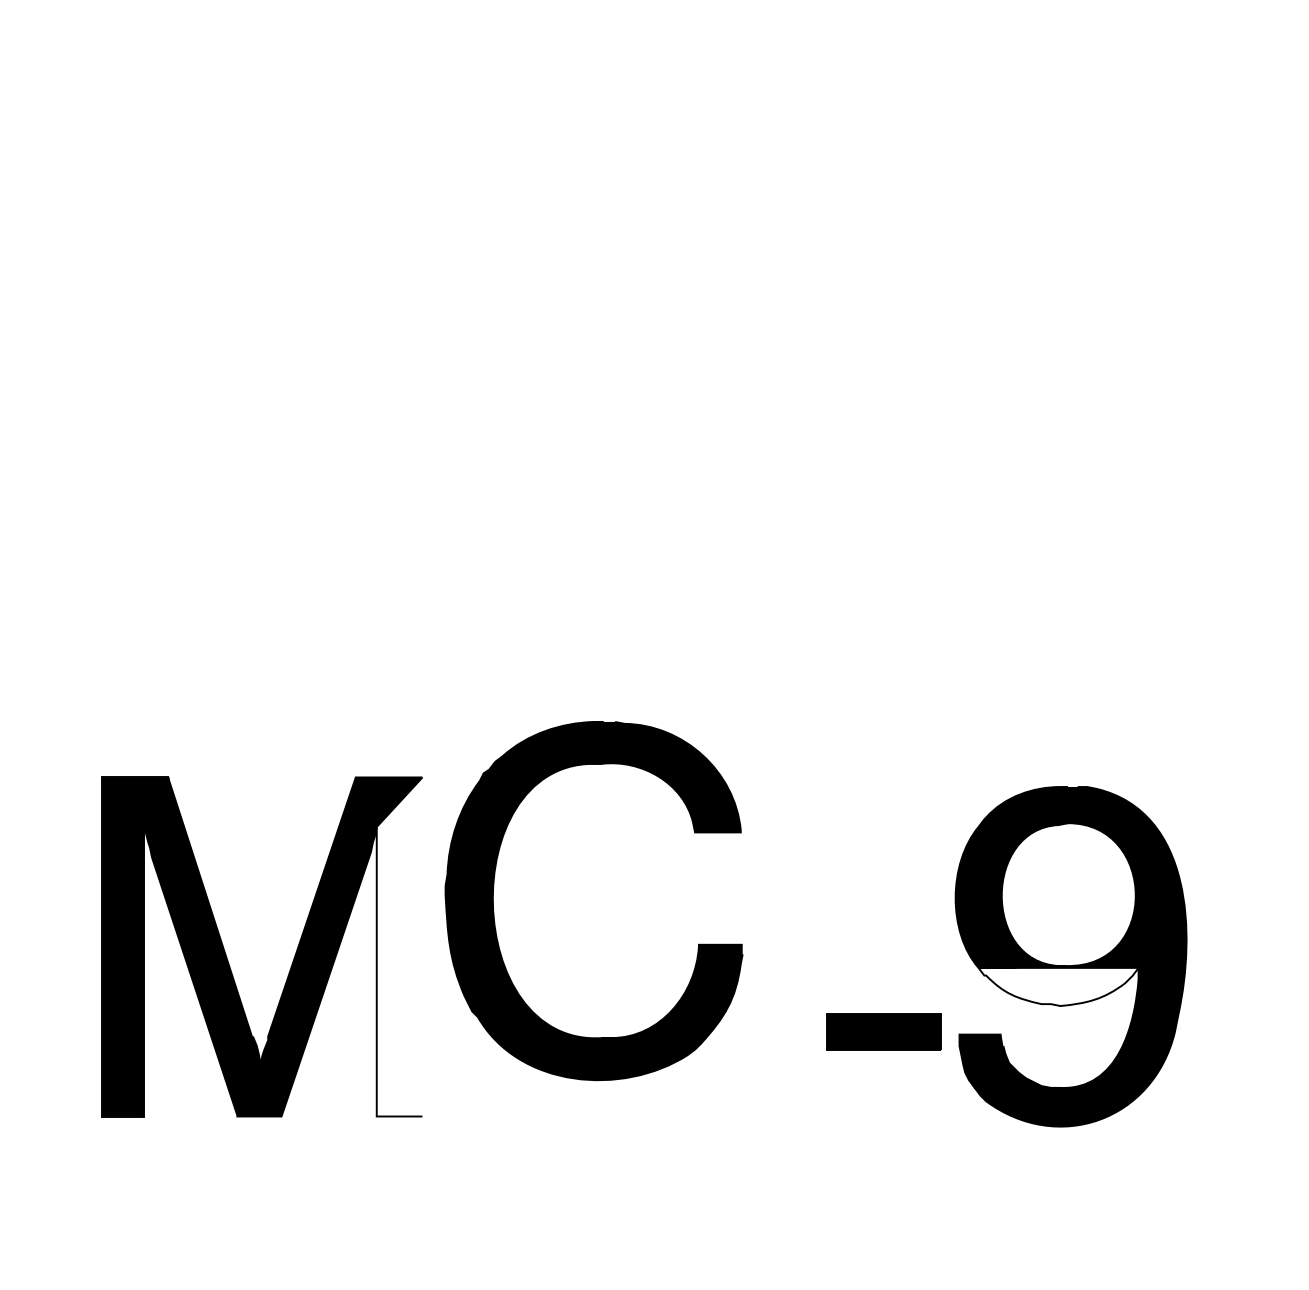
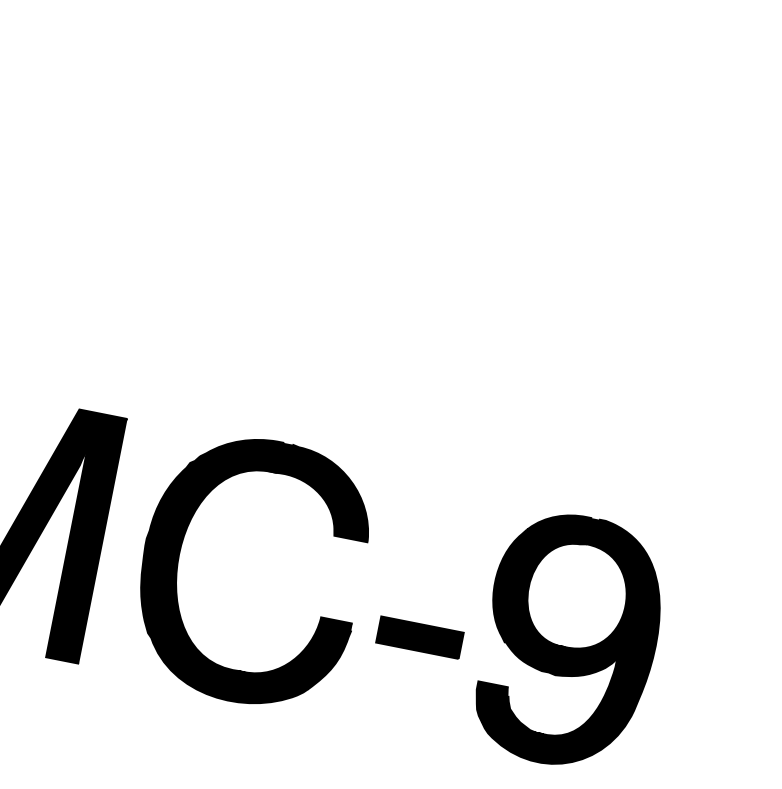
part: (494, 911) -> (178, 564), moved
fill: (399, 946) -> (86, 537), added
fill: (1058, 986) -> (556, 660), added
part: (883, 1031) -> (419, 637), moved

